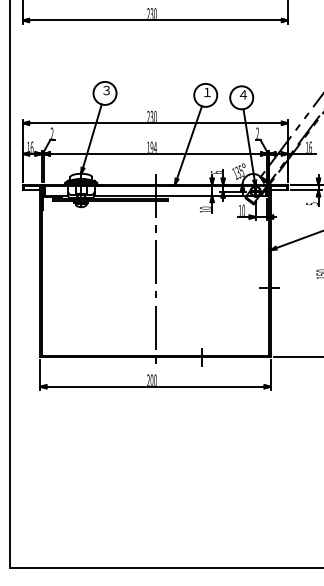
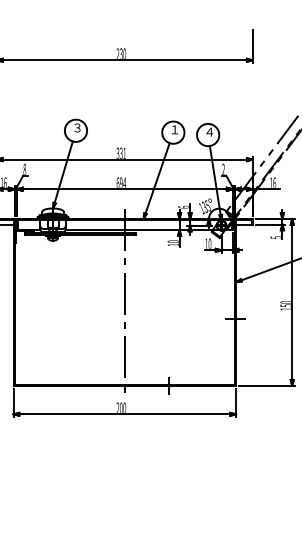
text: (151, 115) -> (120, 152), 230 -> 331
text: (51, 132) -> (24, 168), 2 -> 8
text: (148, 146) -> (118, 182), 194 -> 694

